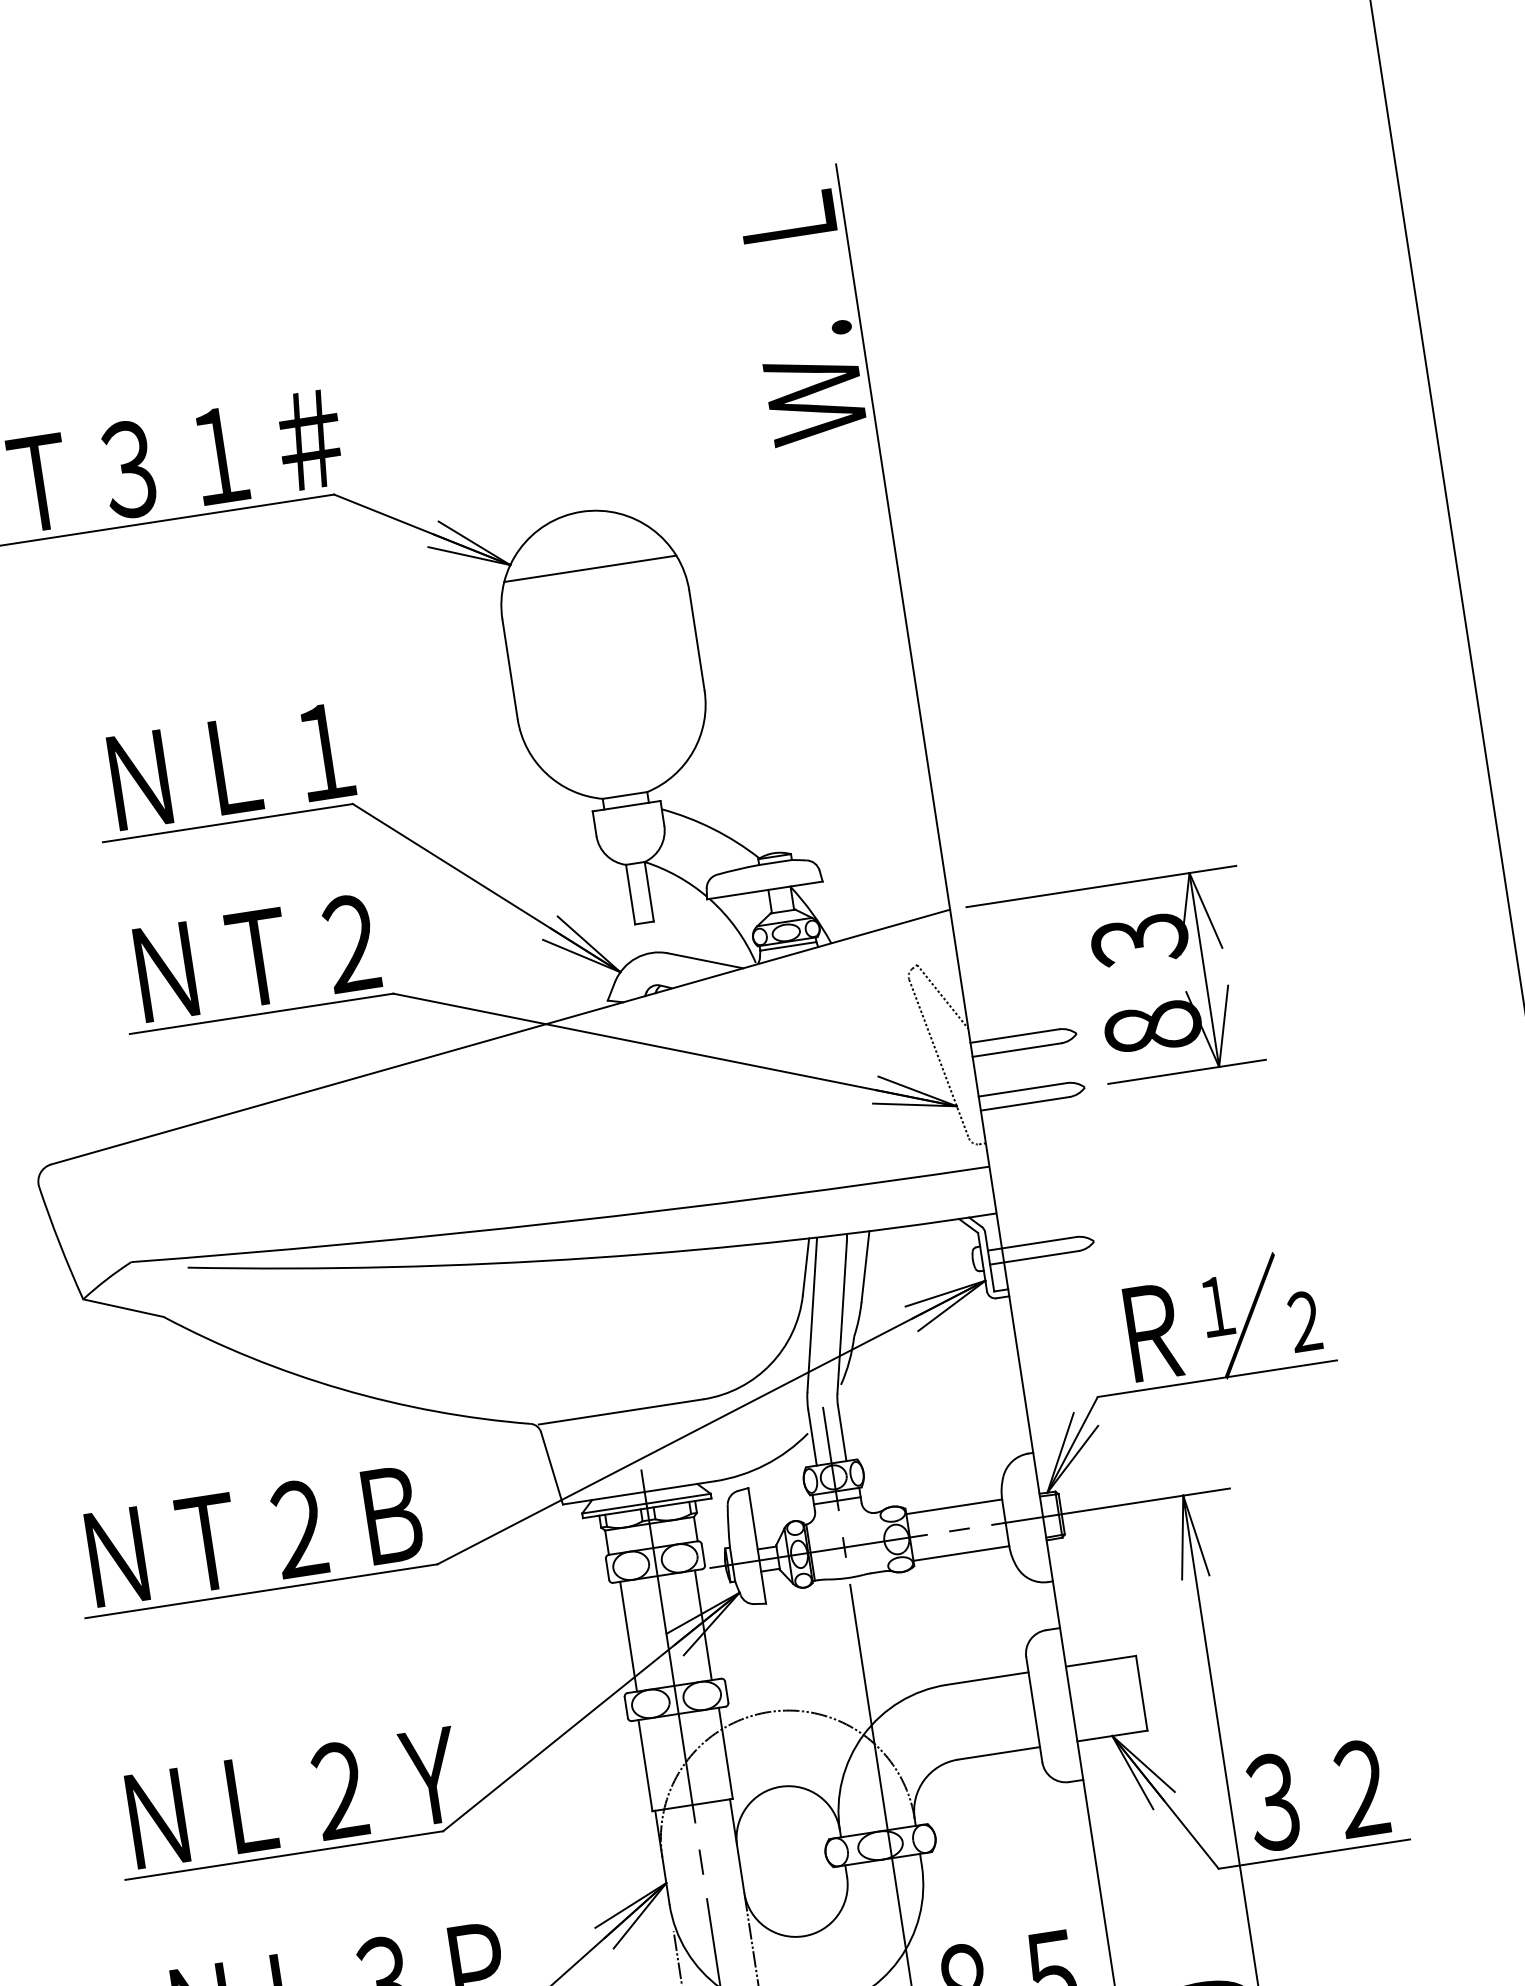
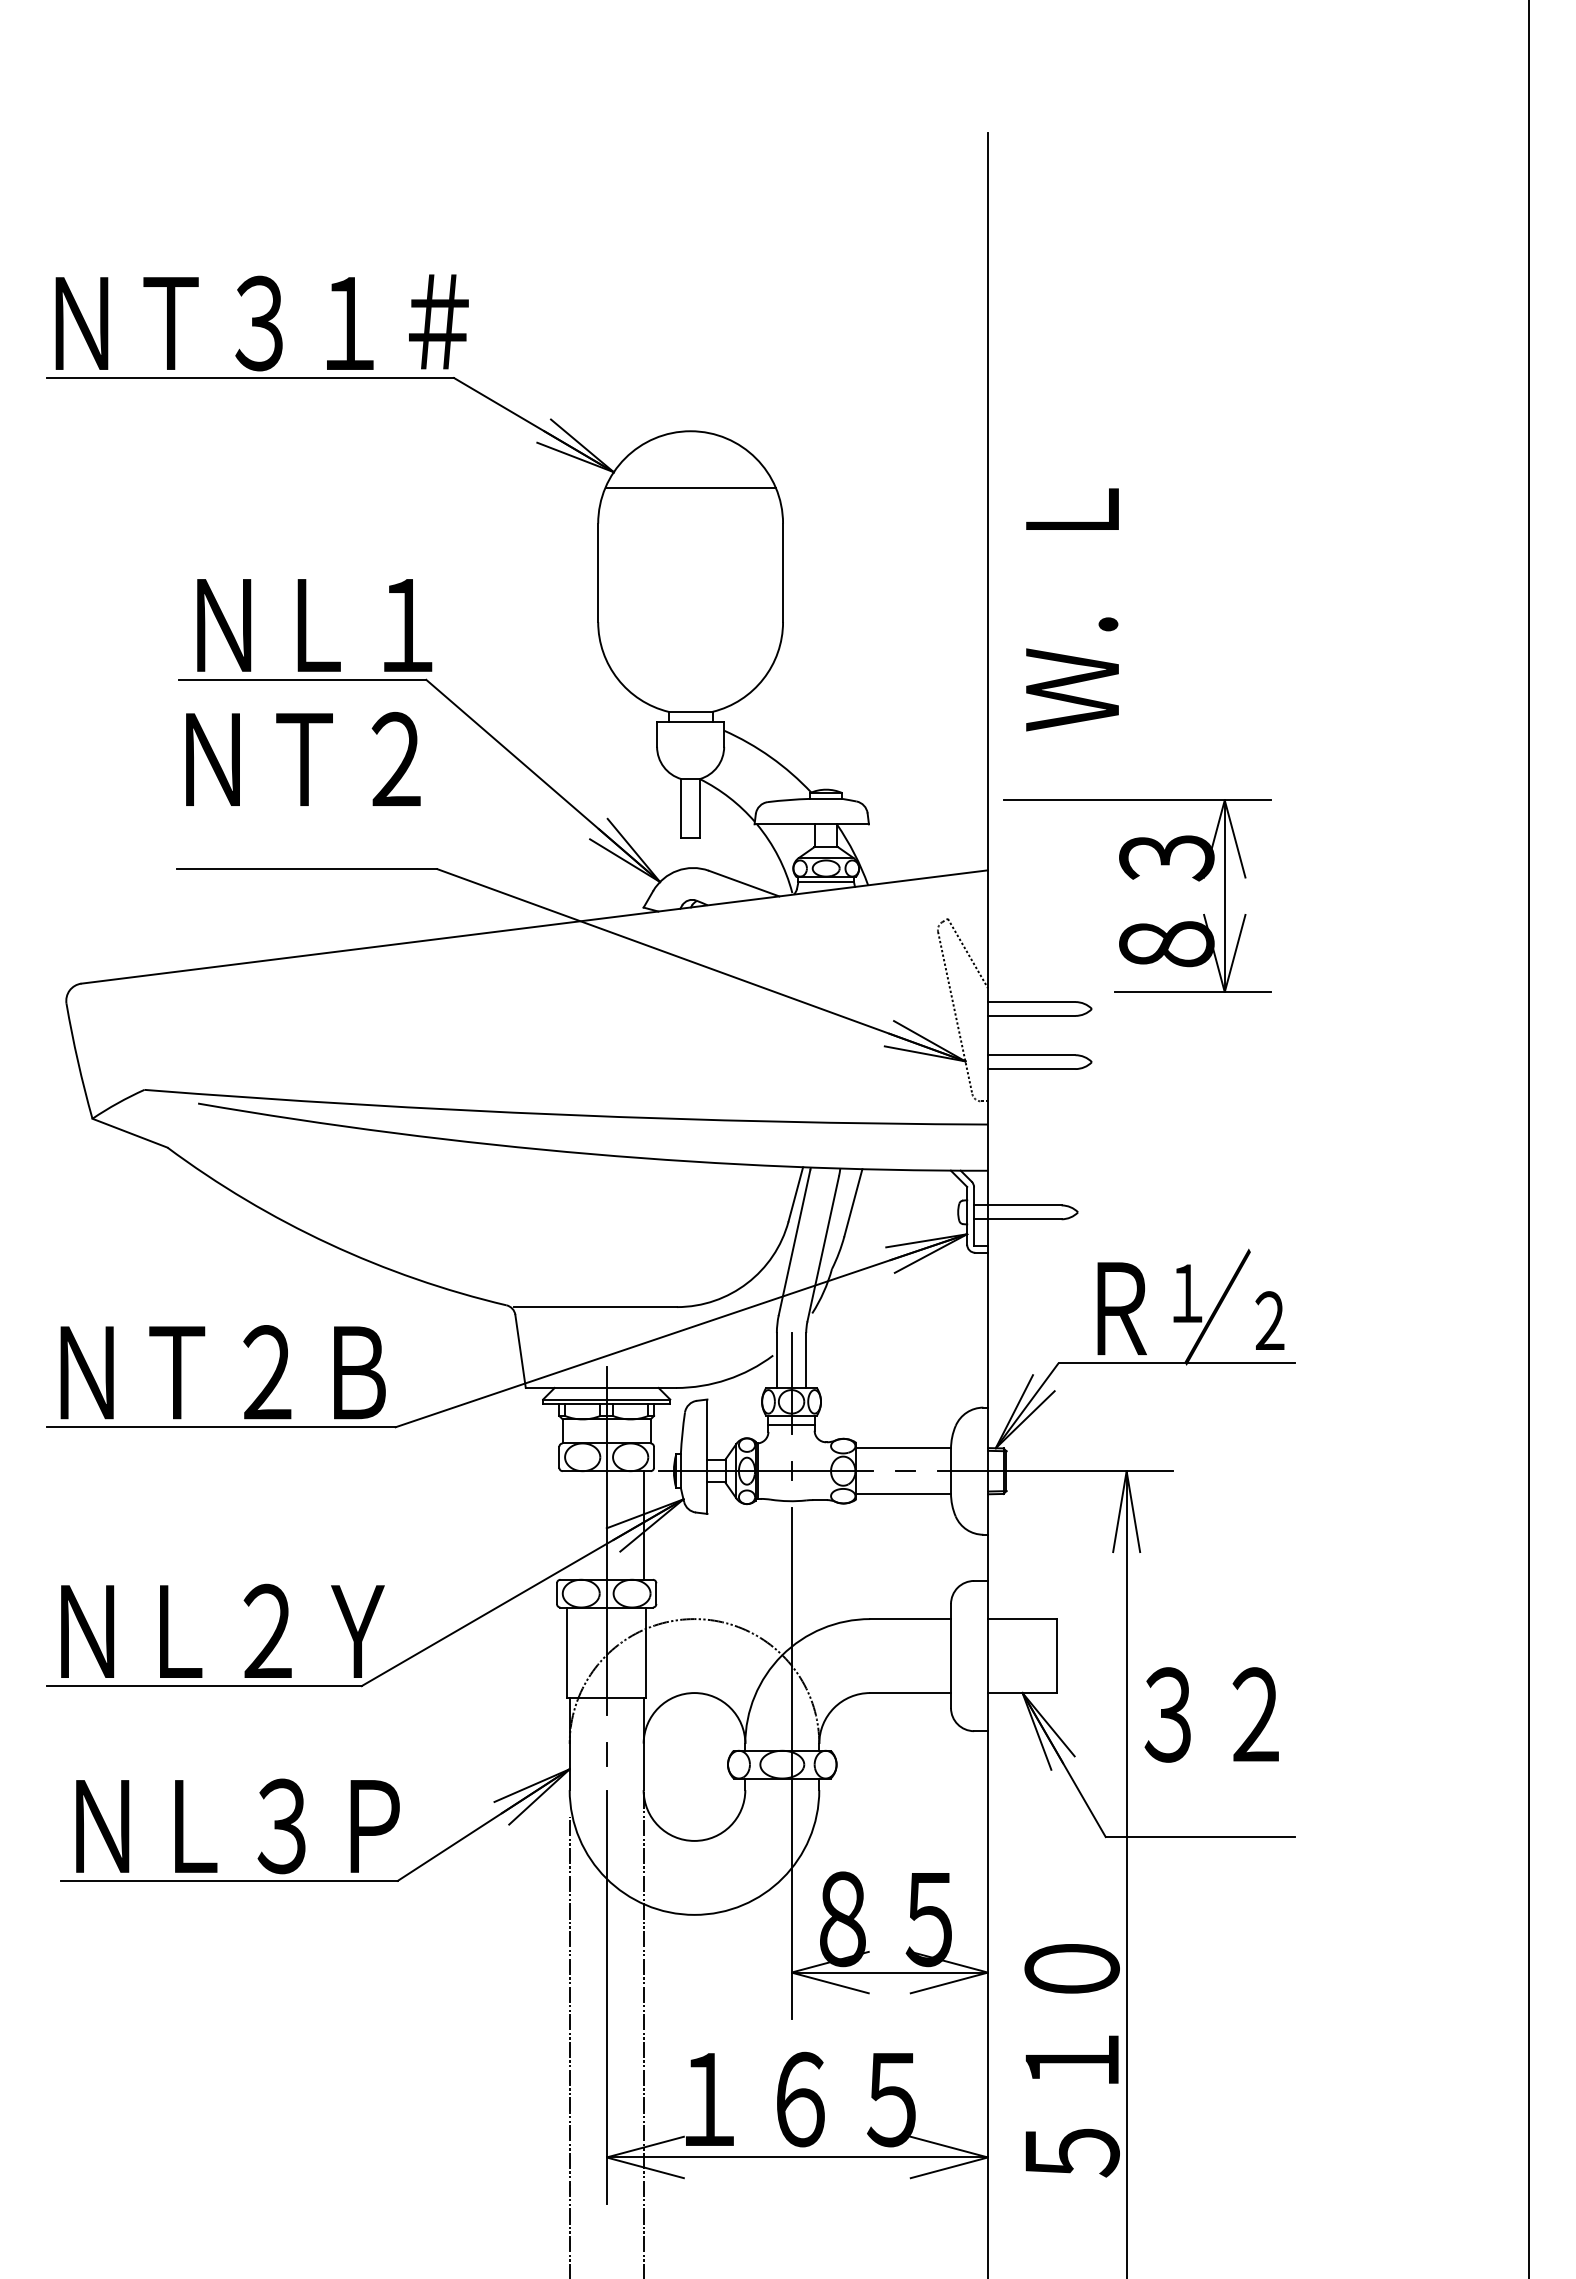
text: (803, 317) -> (1072, 609), moved
text: (257, 956) -> (303, 758), moved
part: (1110, 967) -> (1134, 879), moved
line: (628, 1636) -> (569, 1525), removed
text: (1316, 1795) -> (1211, 1714), moved

